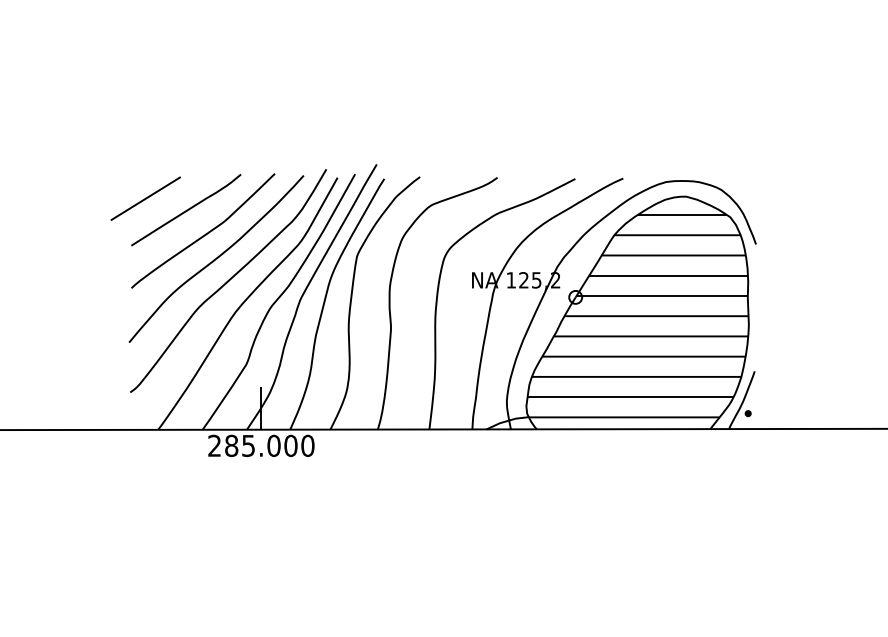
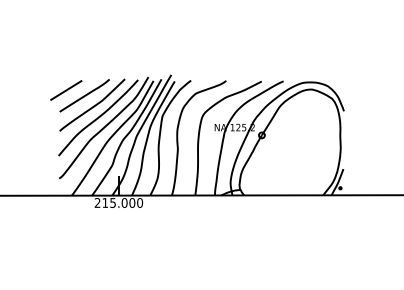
hatch: (638, 315) -> (290, 143), removed
text: (231, 444) -> (105, 202), 285.000 -> 215.000

